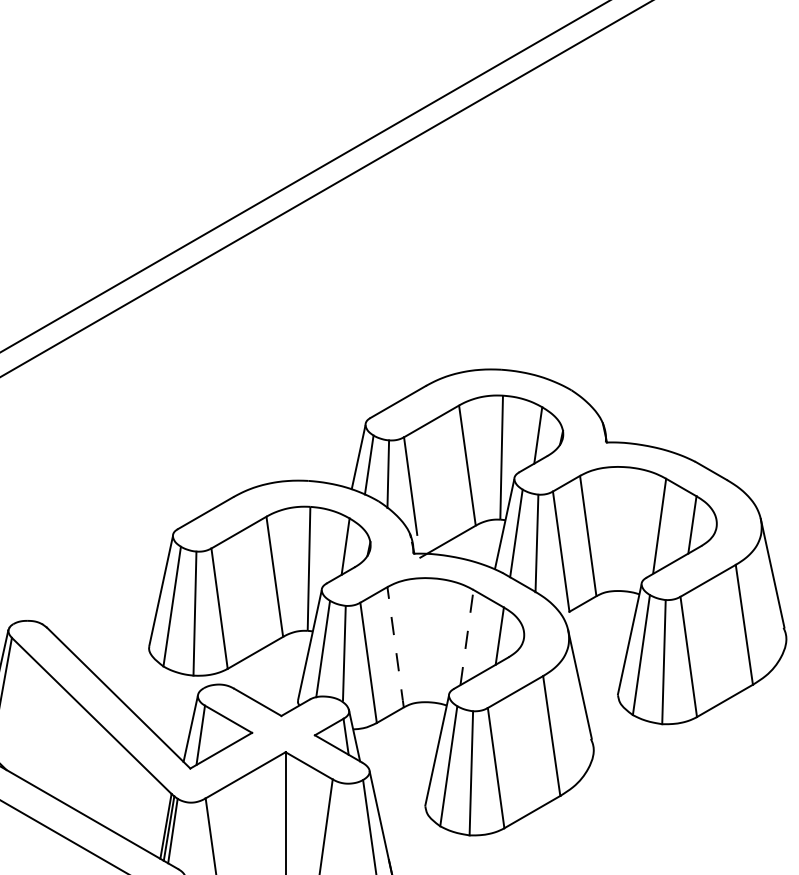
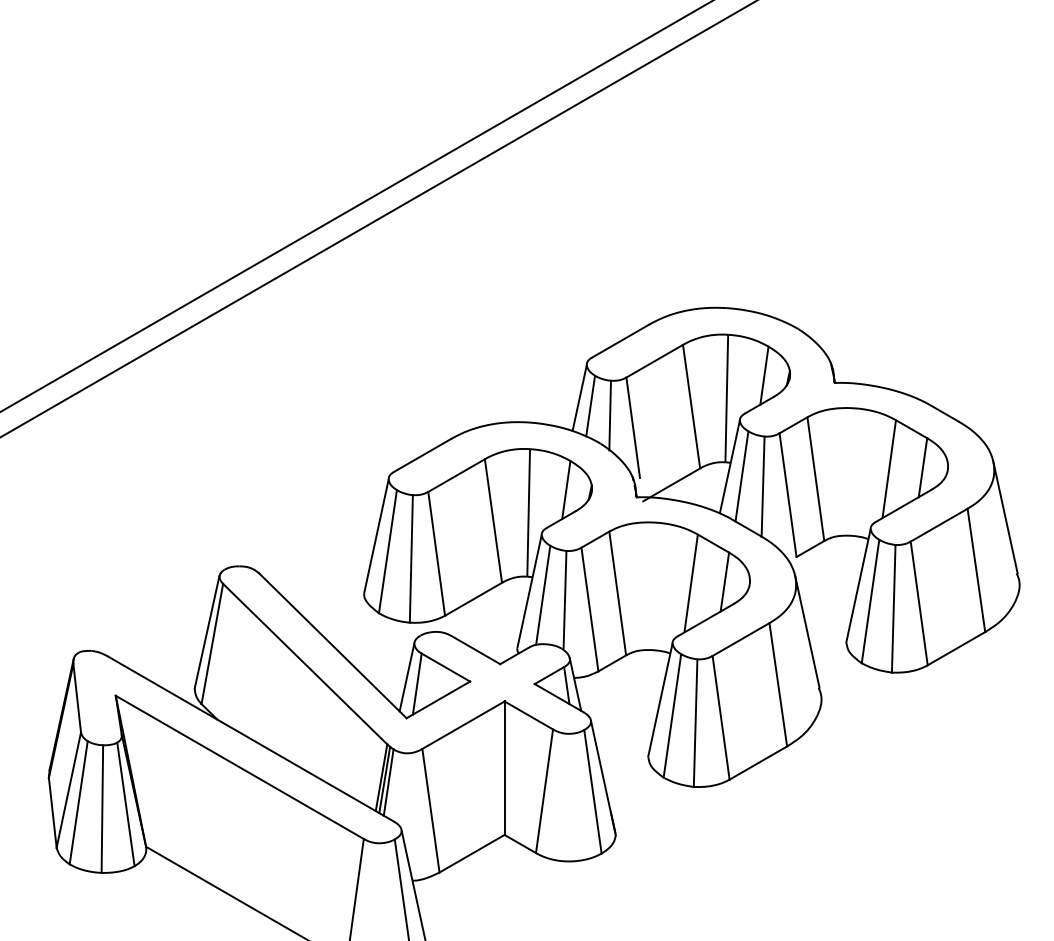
line: (467, 637) -> (691, 583), dashed -> solid
line: (395, 648) -> (617, 594), dashed -> solid

